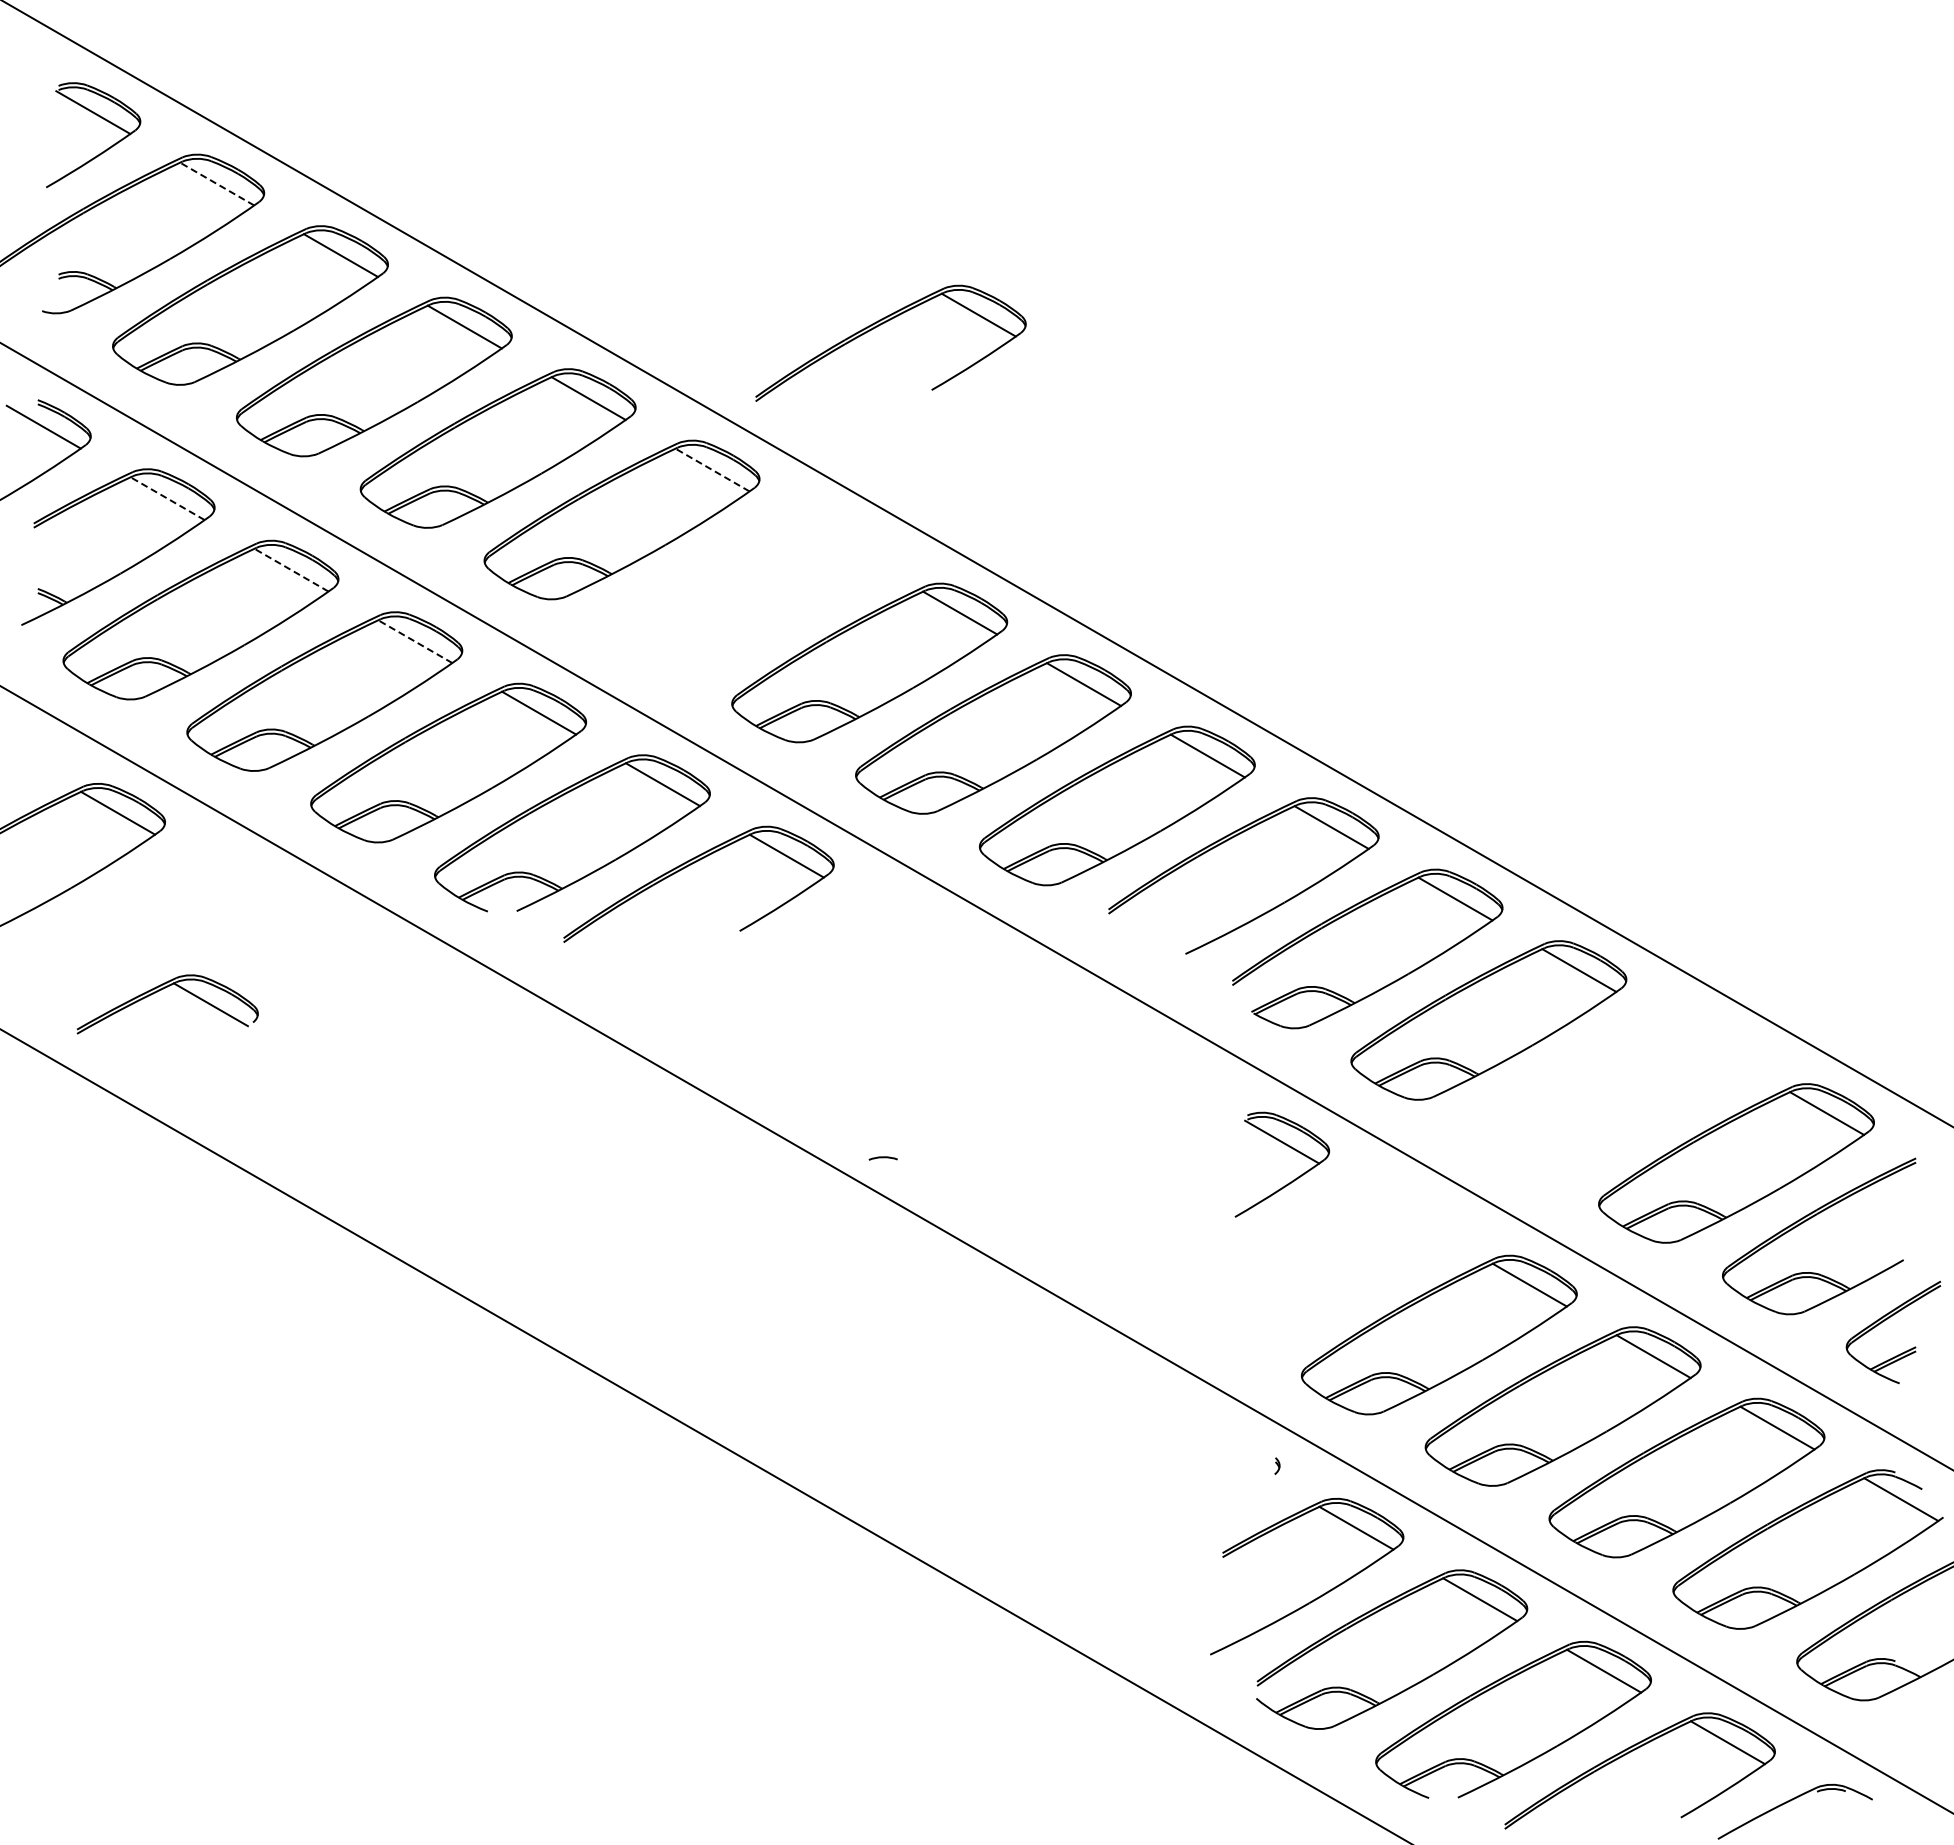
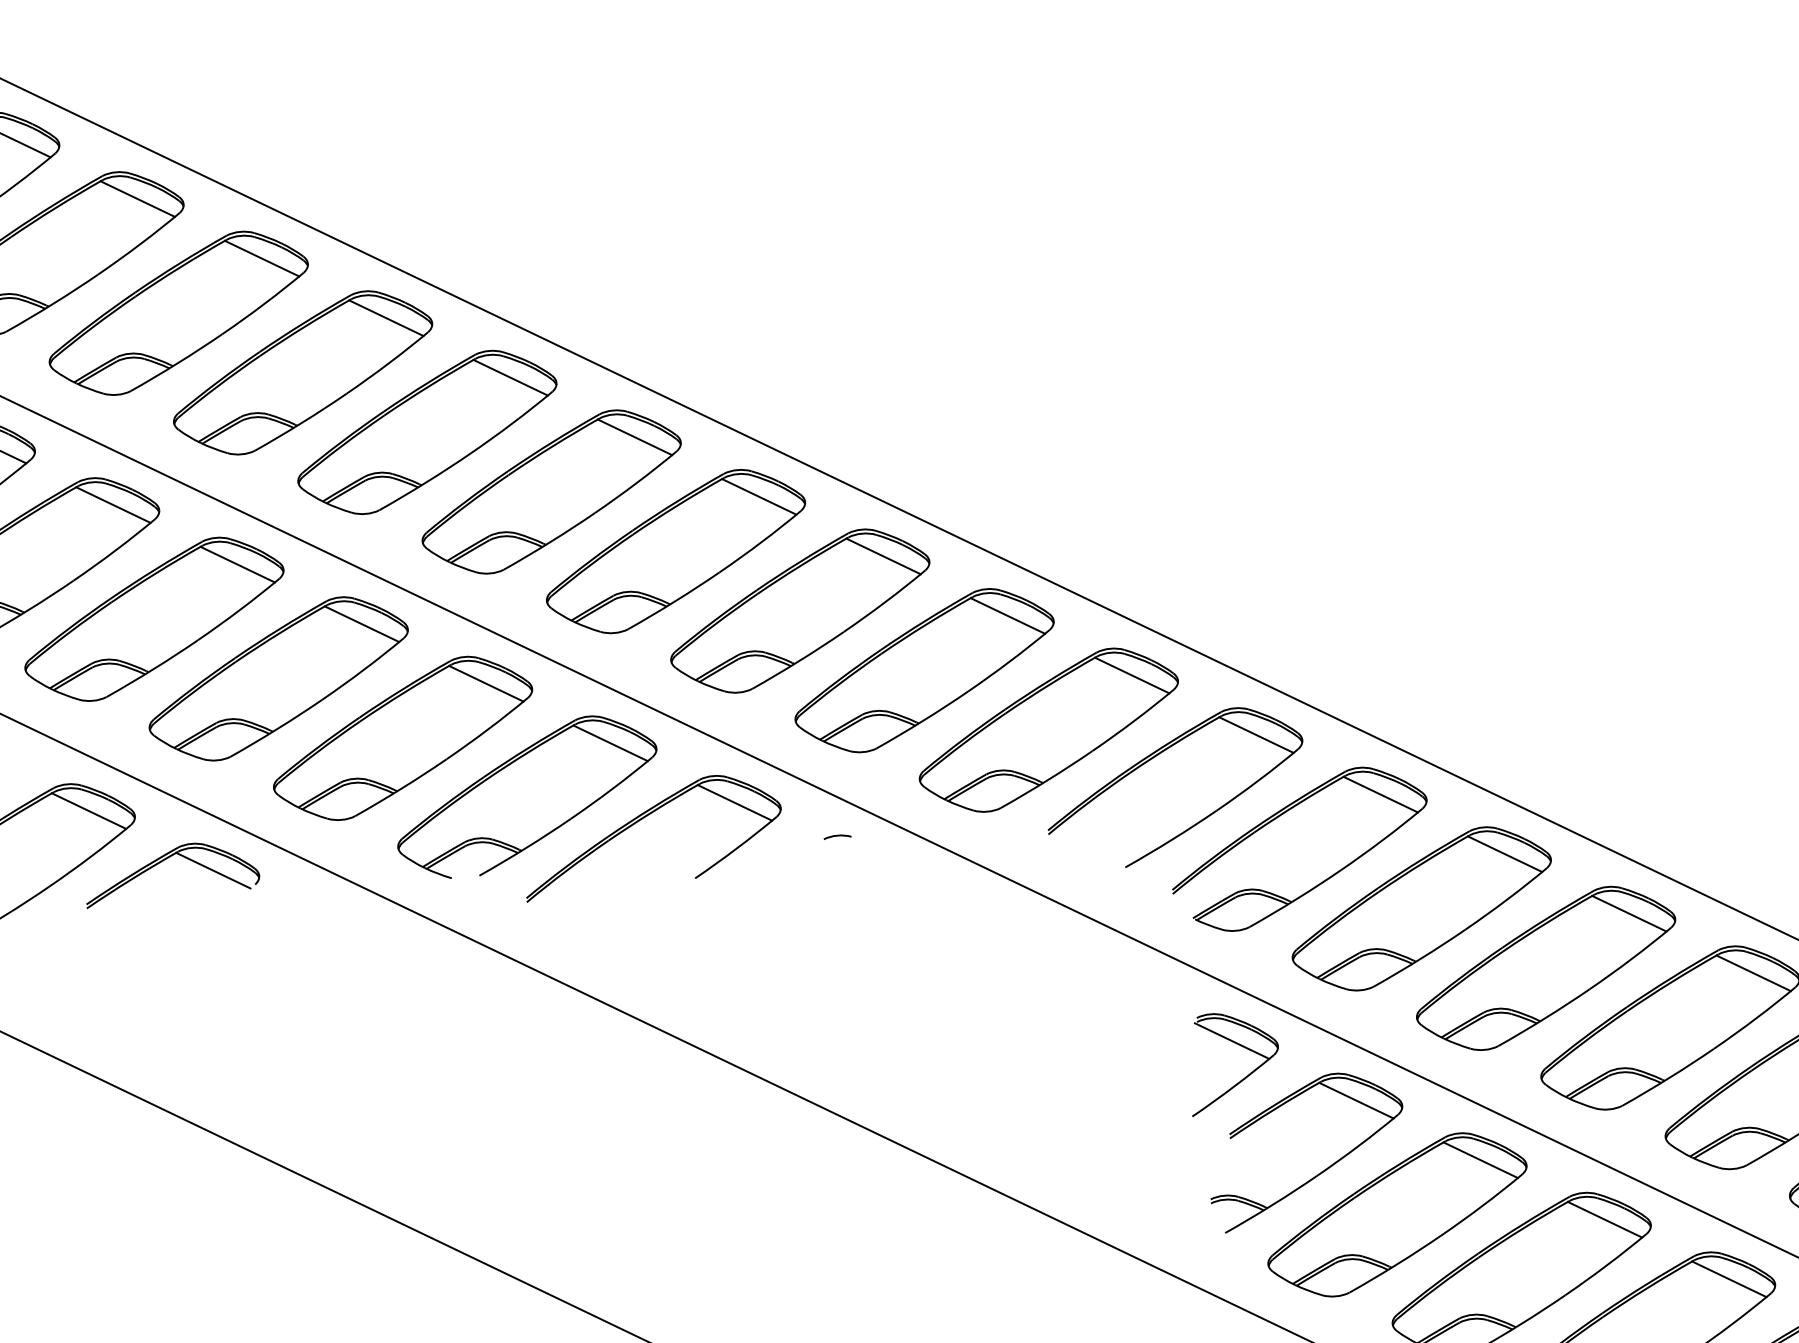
line: (217, 184) -> (138, 199), dashed -> solid
part: (879, 326) -> (784, 286), removed
line: (712, 470) -> (635, 437), dashed -> solid
line: (167, 498) -> (113, 504), dashed -> solid
line: (291, 570) -> (237, 564), dashed -> solid
part: (745, 591) -> (675, 551), added
line: (415, 641) -> (362, 624), dashed -> solid
part: (161, 990) -> (164, 860), moved
part: (1612, 1091) -> (1545, 967), added
curve: (882, 1158) -> (836, 836), moved
part: (1363, 1284) -> (1320, 1171), added

